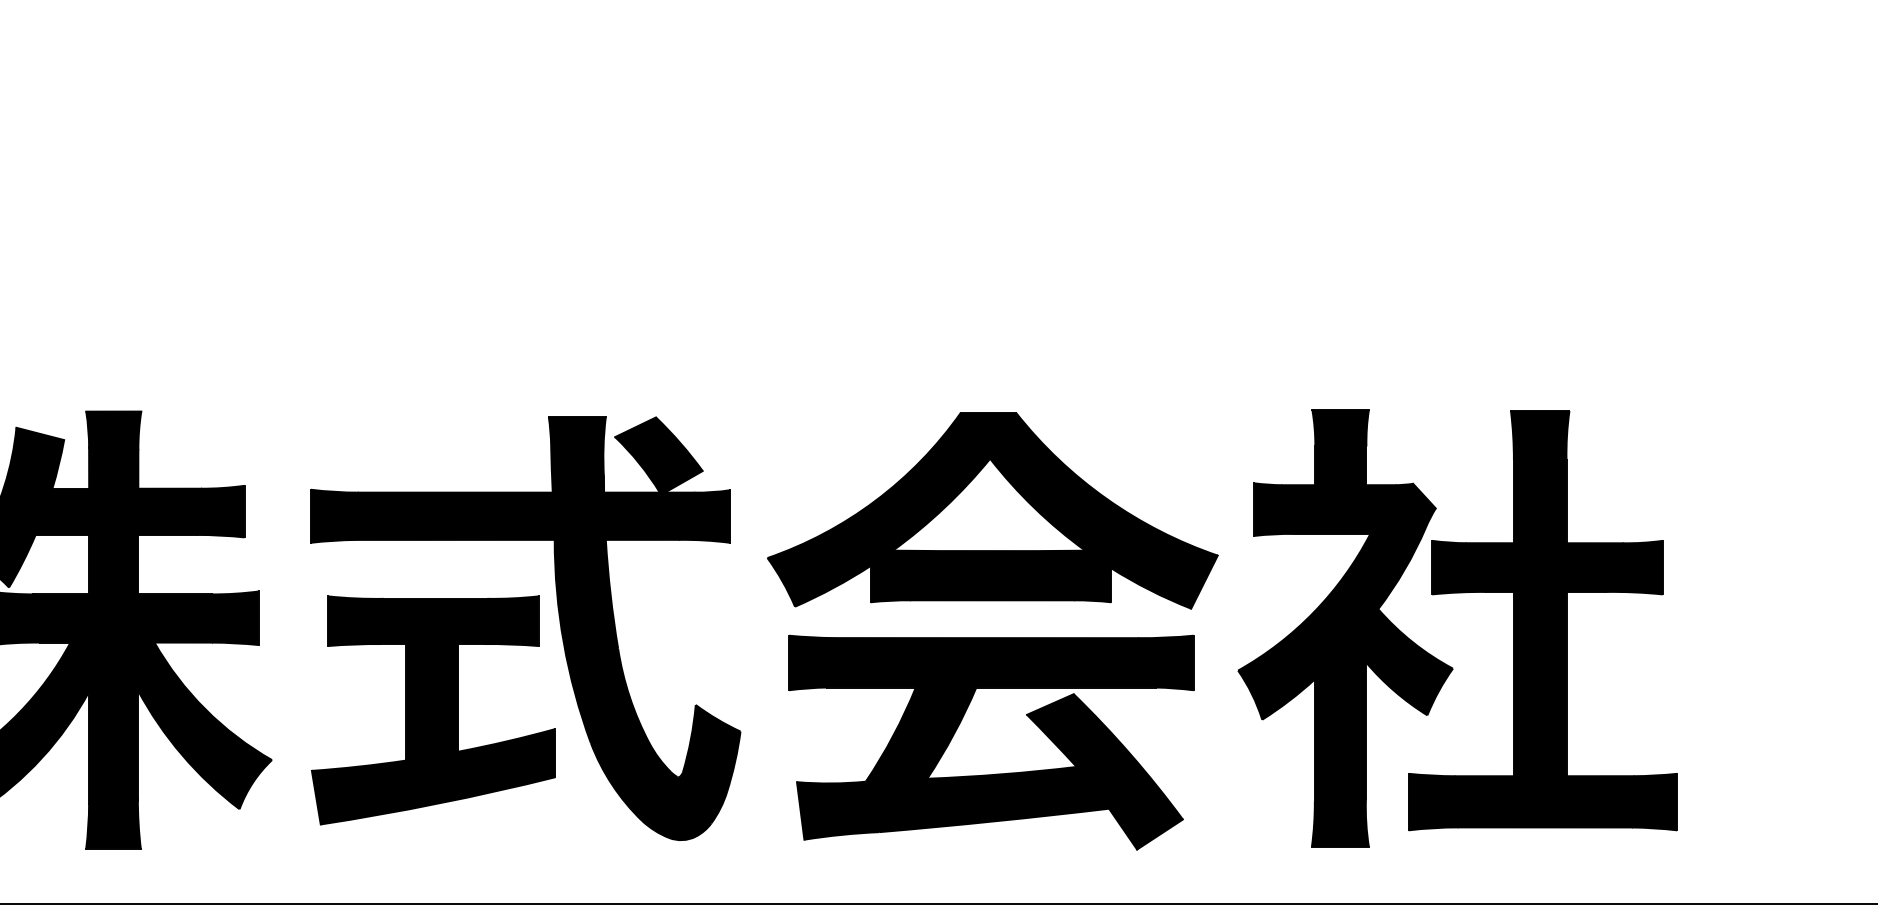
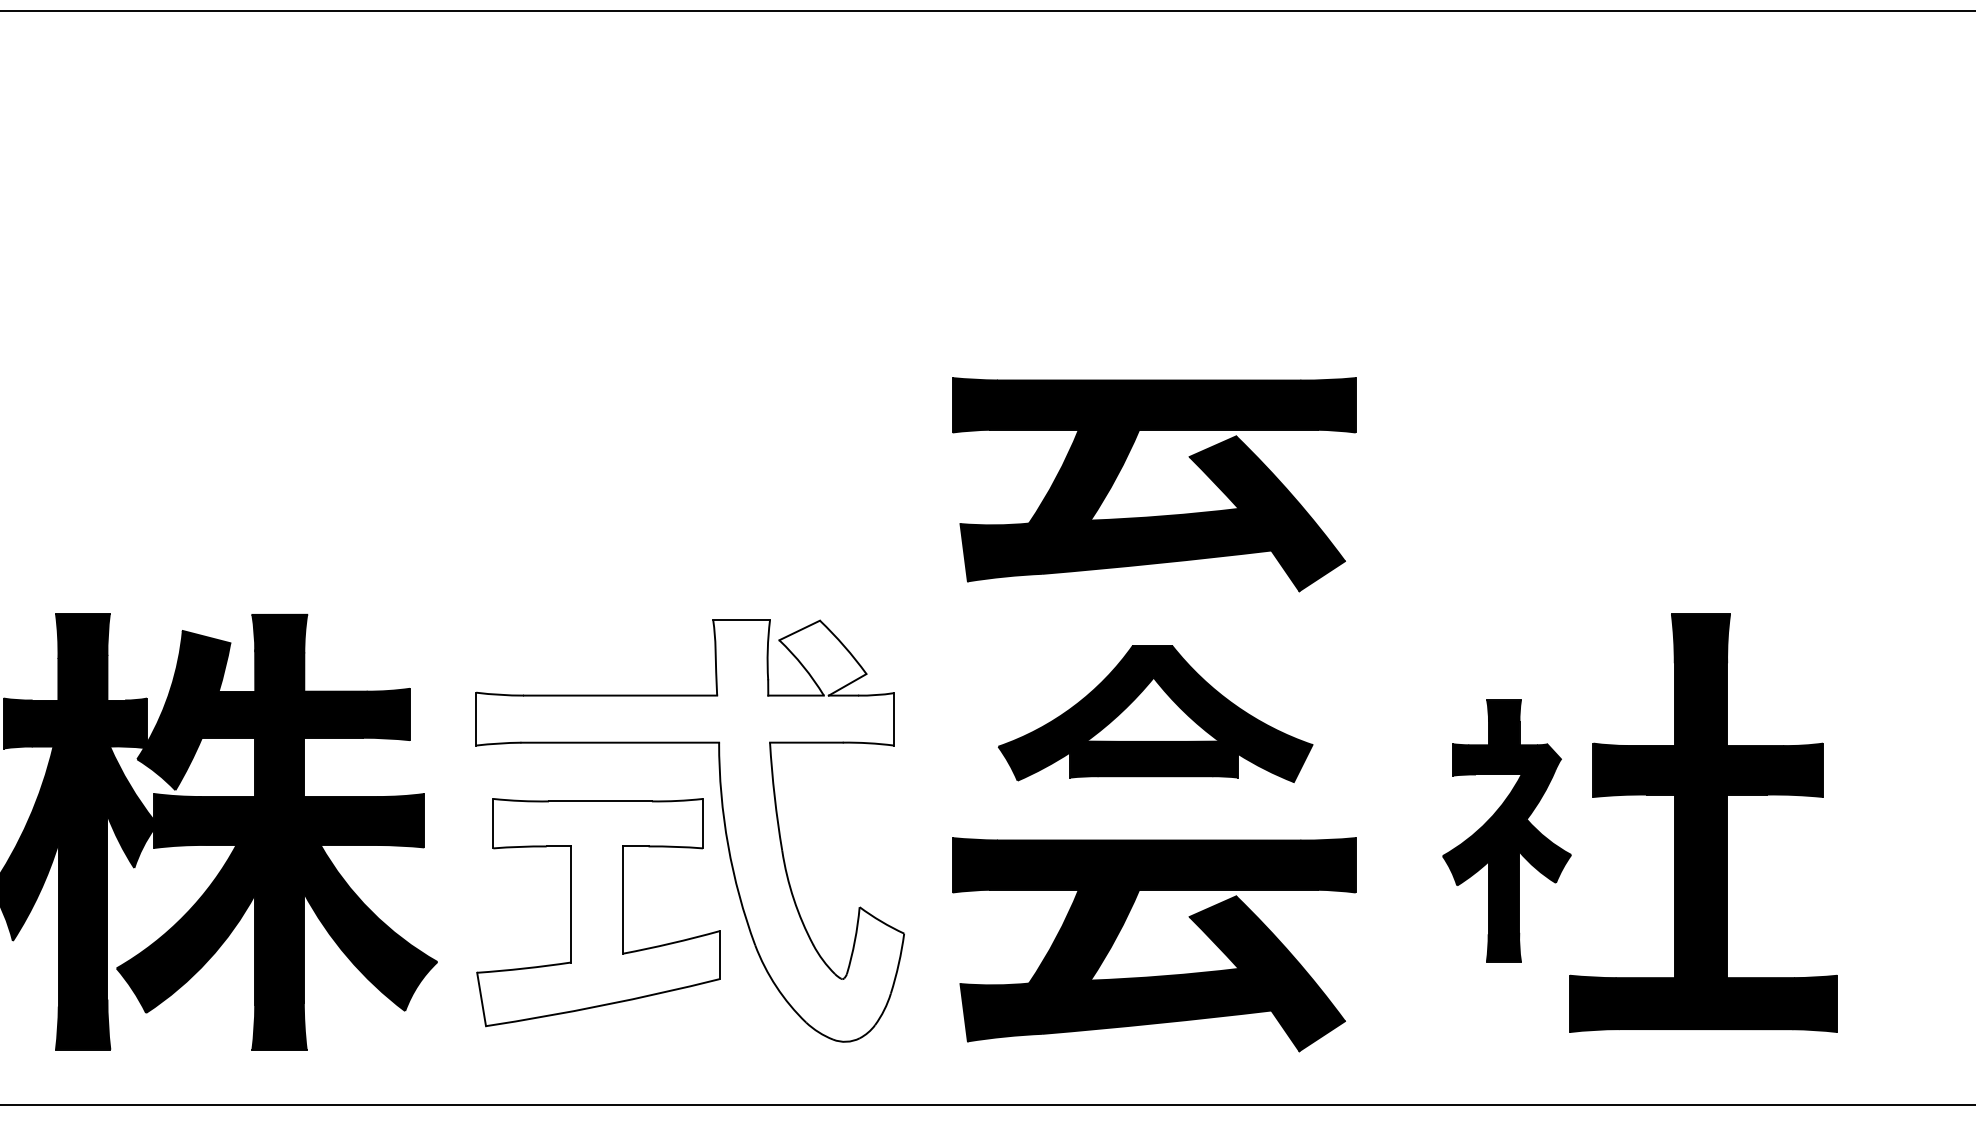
part: (994, 311) -> (1157, 515), added
part: (992, 510) -> (1155, 713), size x0.7
fill: (525, 628) -> (690, 830), removed
part: (1345, 628) -> (1506, 830), size x0.6
fill: (433, 710) -> (598, 912), removed

